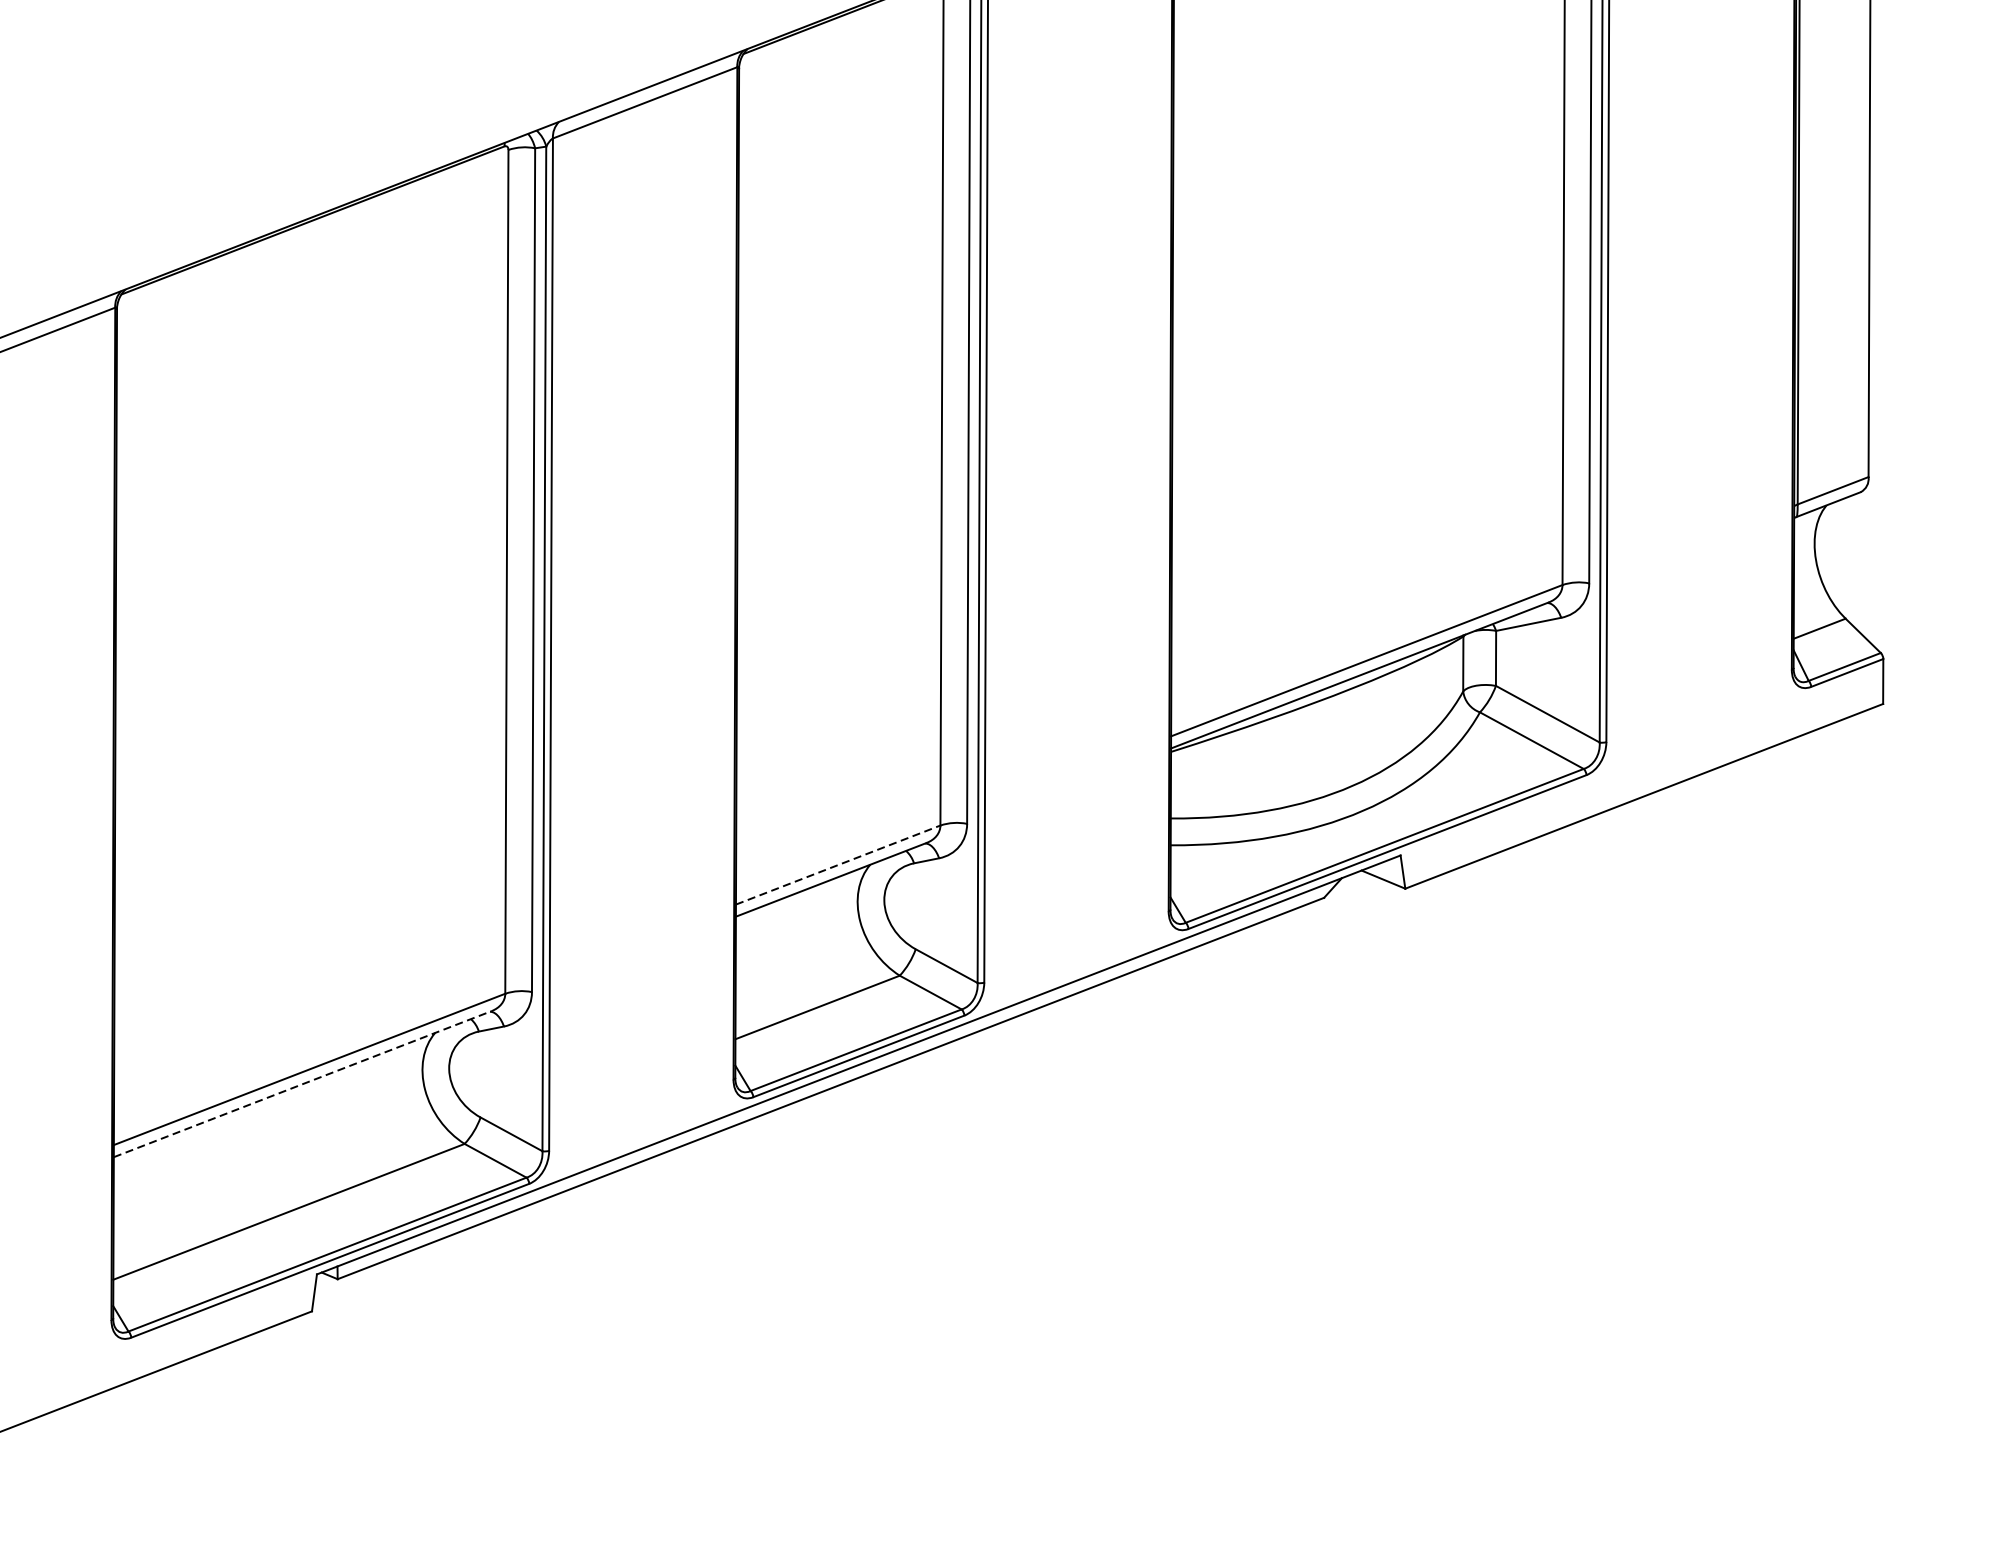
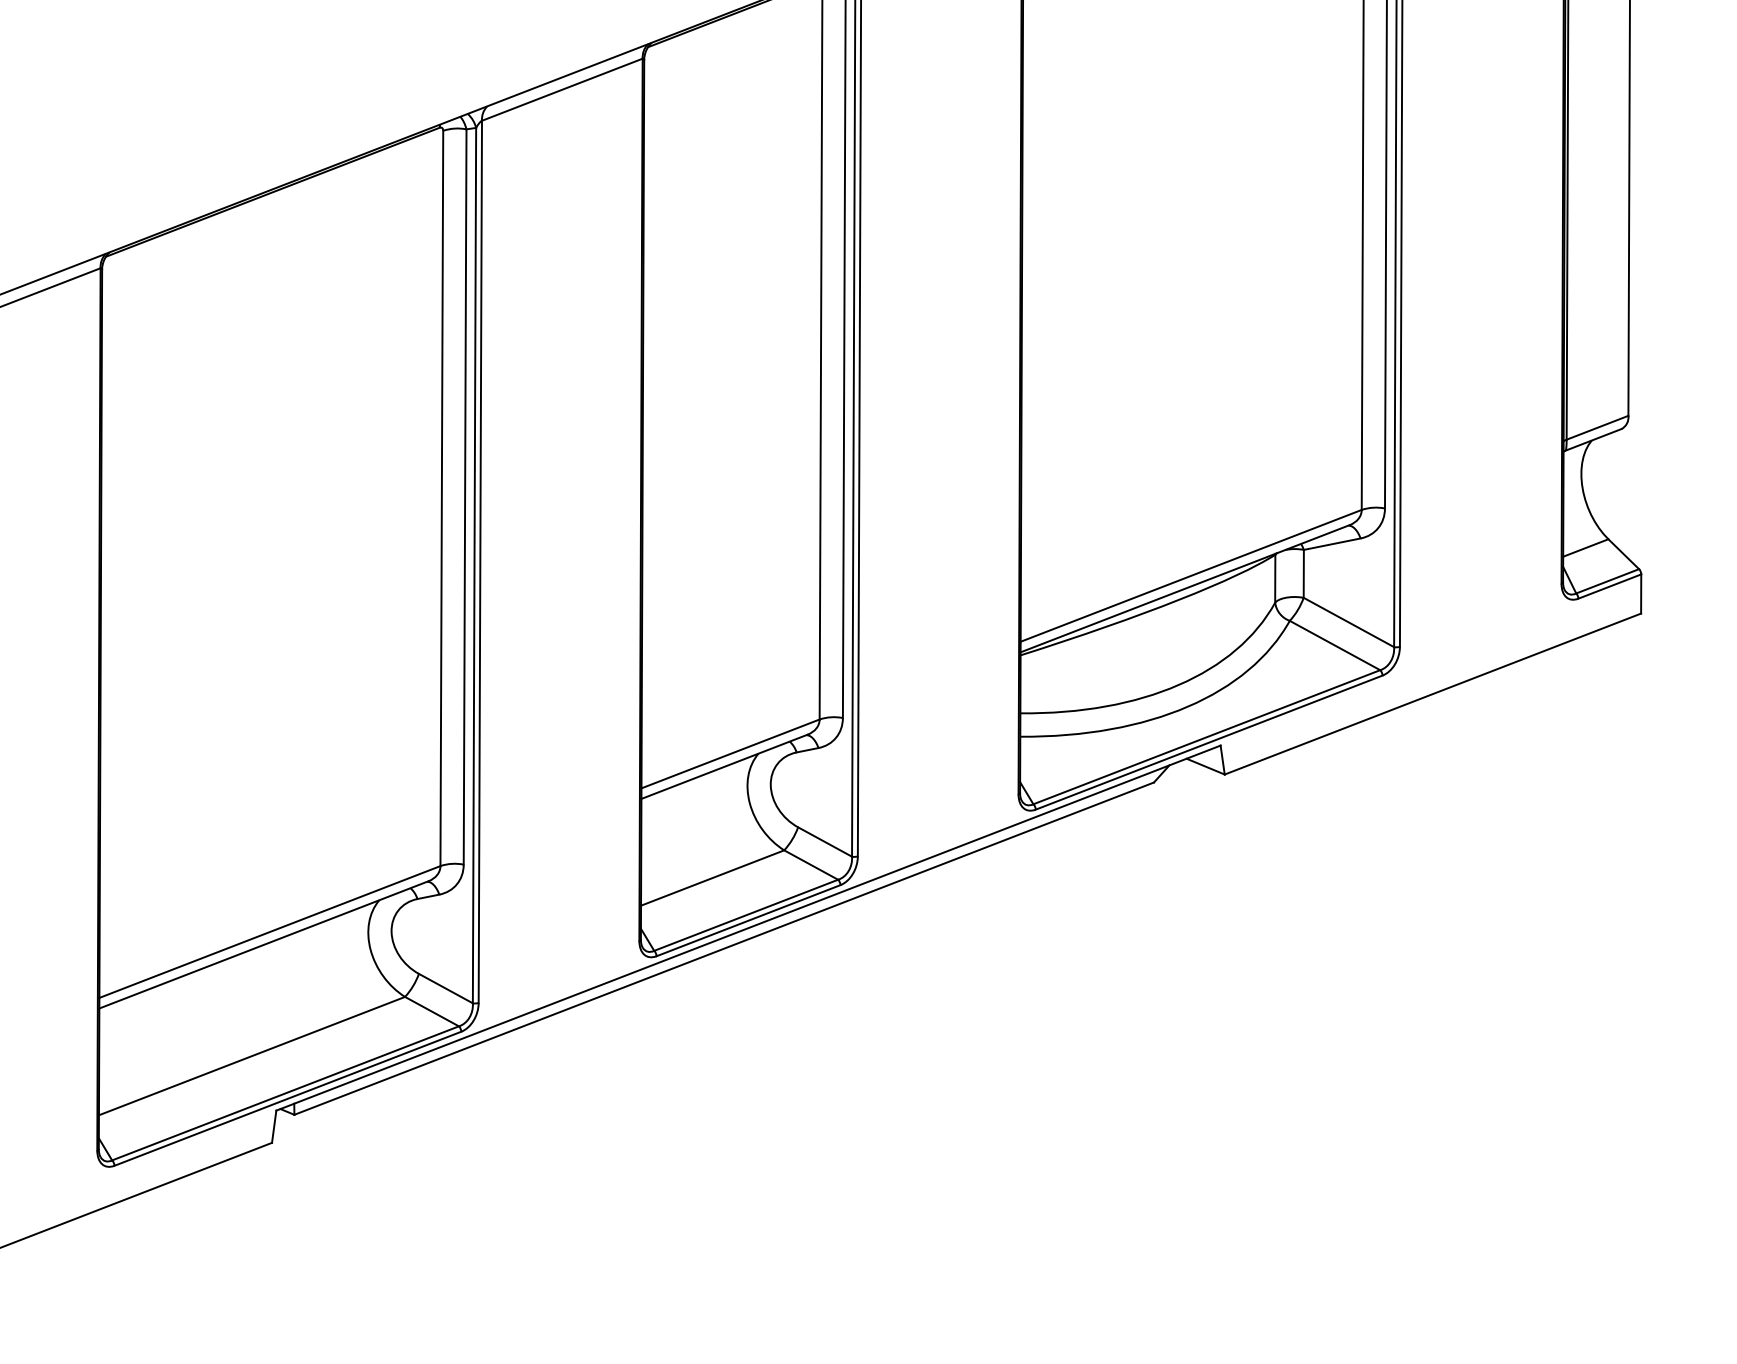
line: (838, 864) -> (730, 753), dashed -> solid
line: (303, 1083) -> (264, 944), dashed -> solid

